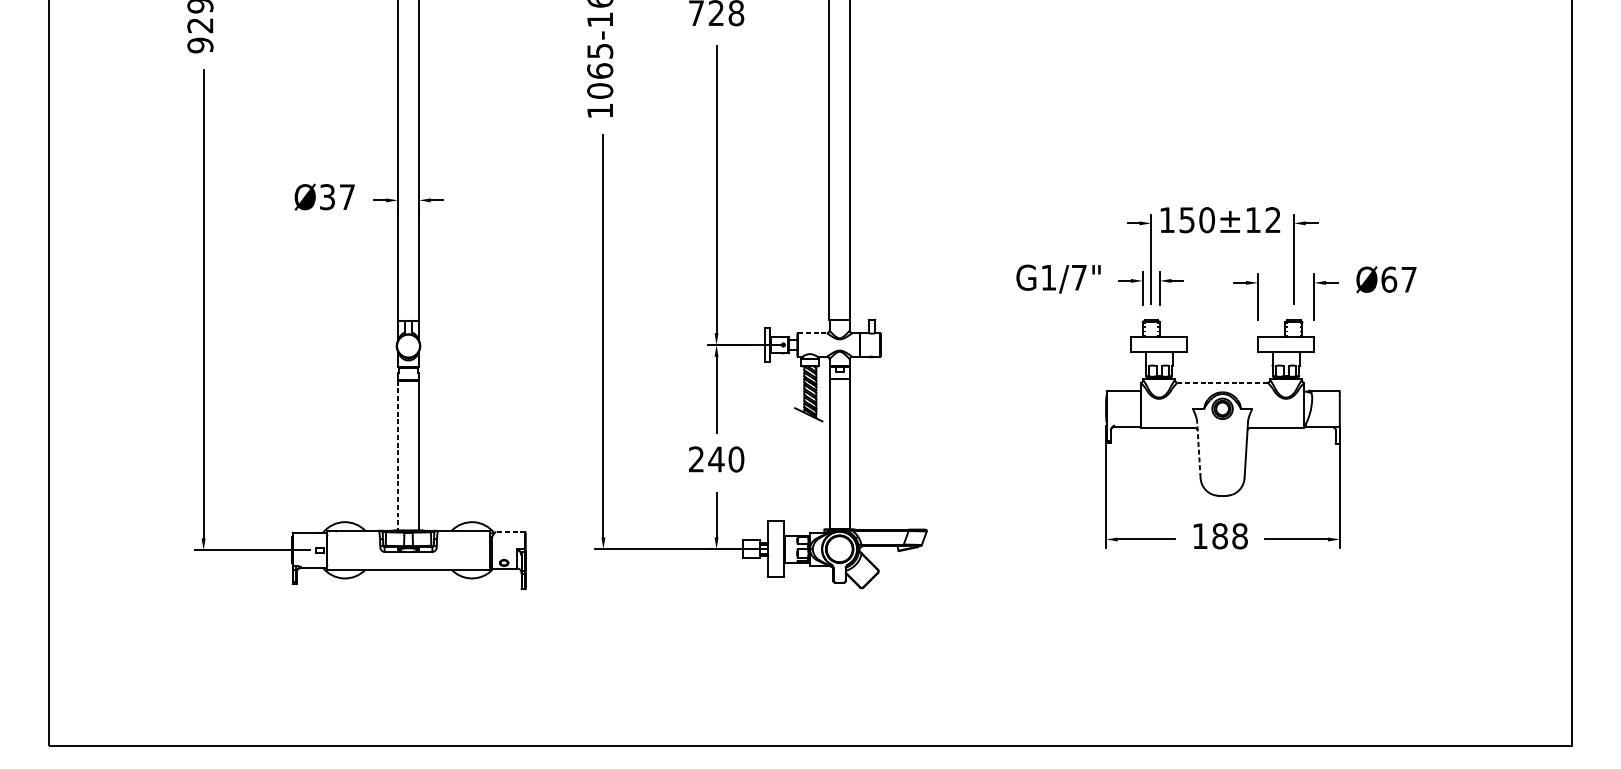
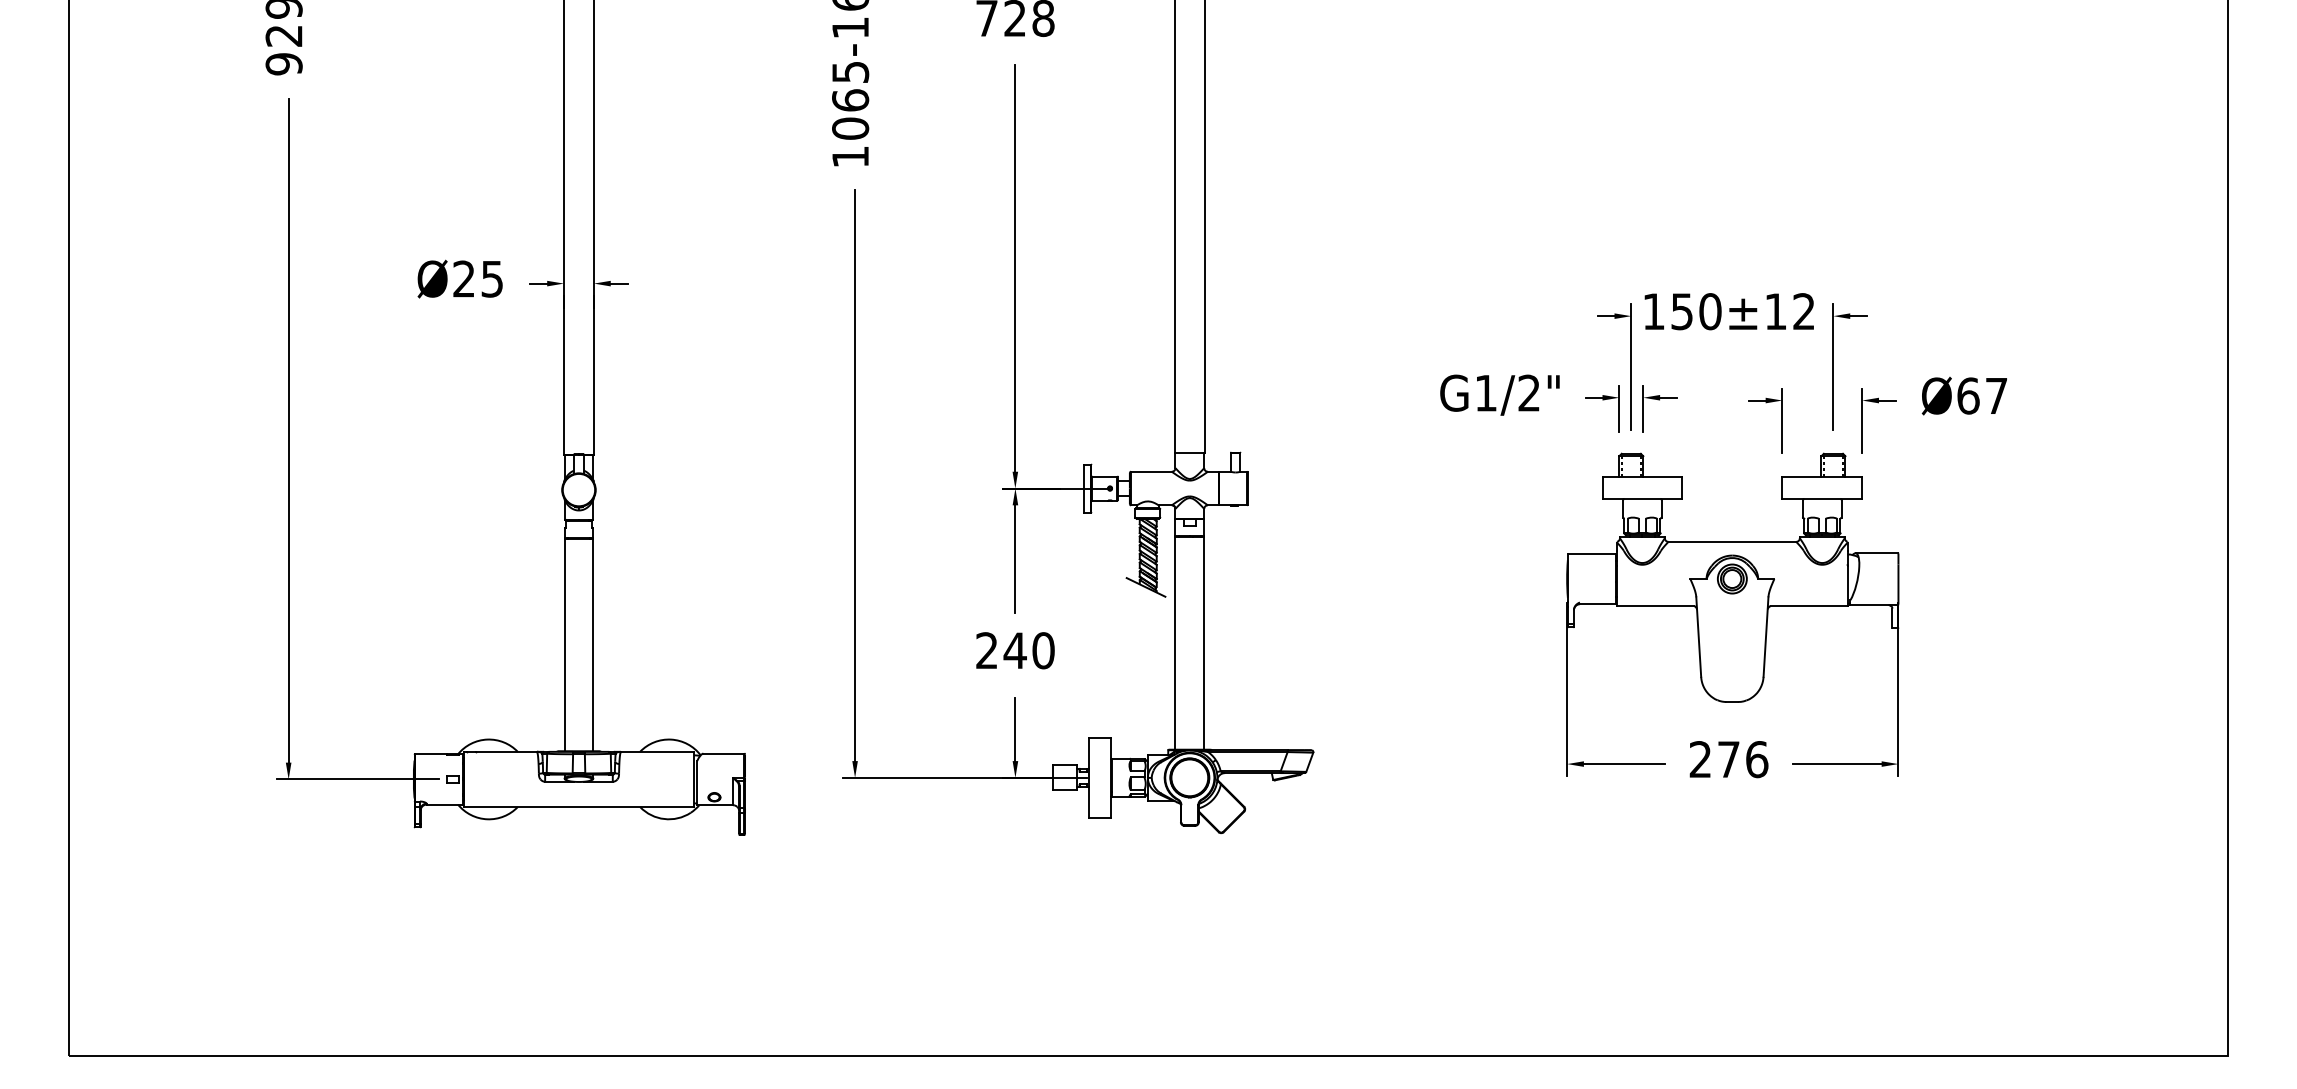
text: (336, 196) -> (477, 278), Ø37 -> Ø25
text: (1078, 277) -> (1528, 392), G1/7" -> G1/2"
line: (812, 332) -> (1151, 471), dashed -> solid
line: (1222, 382) -> (1732, 541), dashed -> solid
line: (1198, 450) -> (1698, 637), dashed -> solid
line: (398, 455) -> (564, 645), dashed -> solid
line: (510, 532) -> (723, 753), dashed -> solid
text: (1219, 536) -> (1728, 759), 188 -> 276

